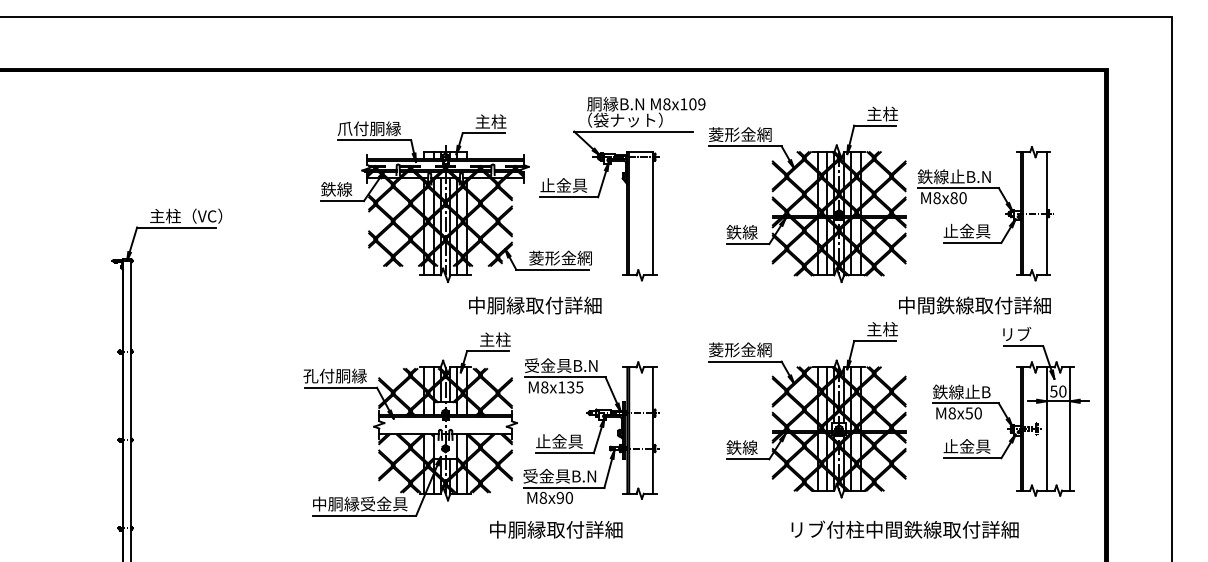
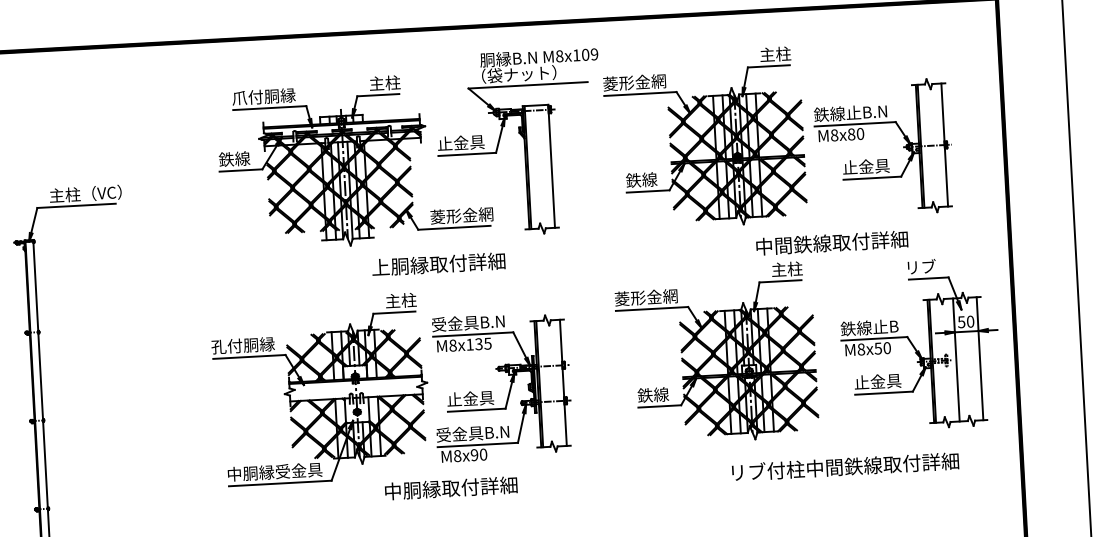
text: (476, 305) -> (380, 267), 中胴縁取付詳細 -> 上胴縁取付詳細
text: (974, 305) -> (831, 243), moved
text: (556, 529) -> (451, 487), moved
text: (904, 529) -> (844, 466), moved

